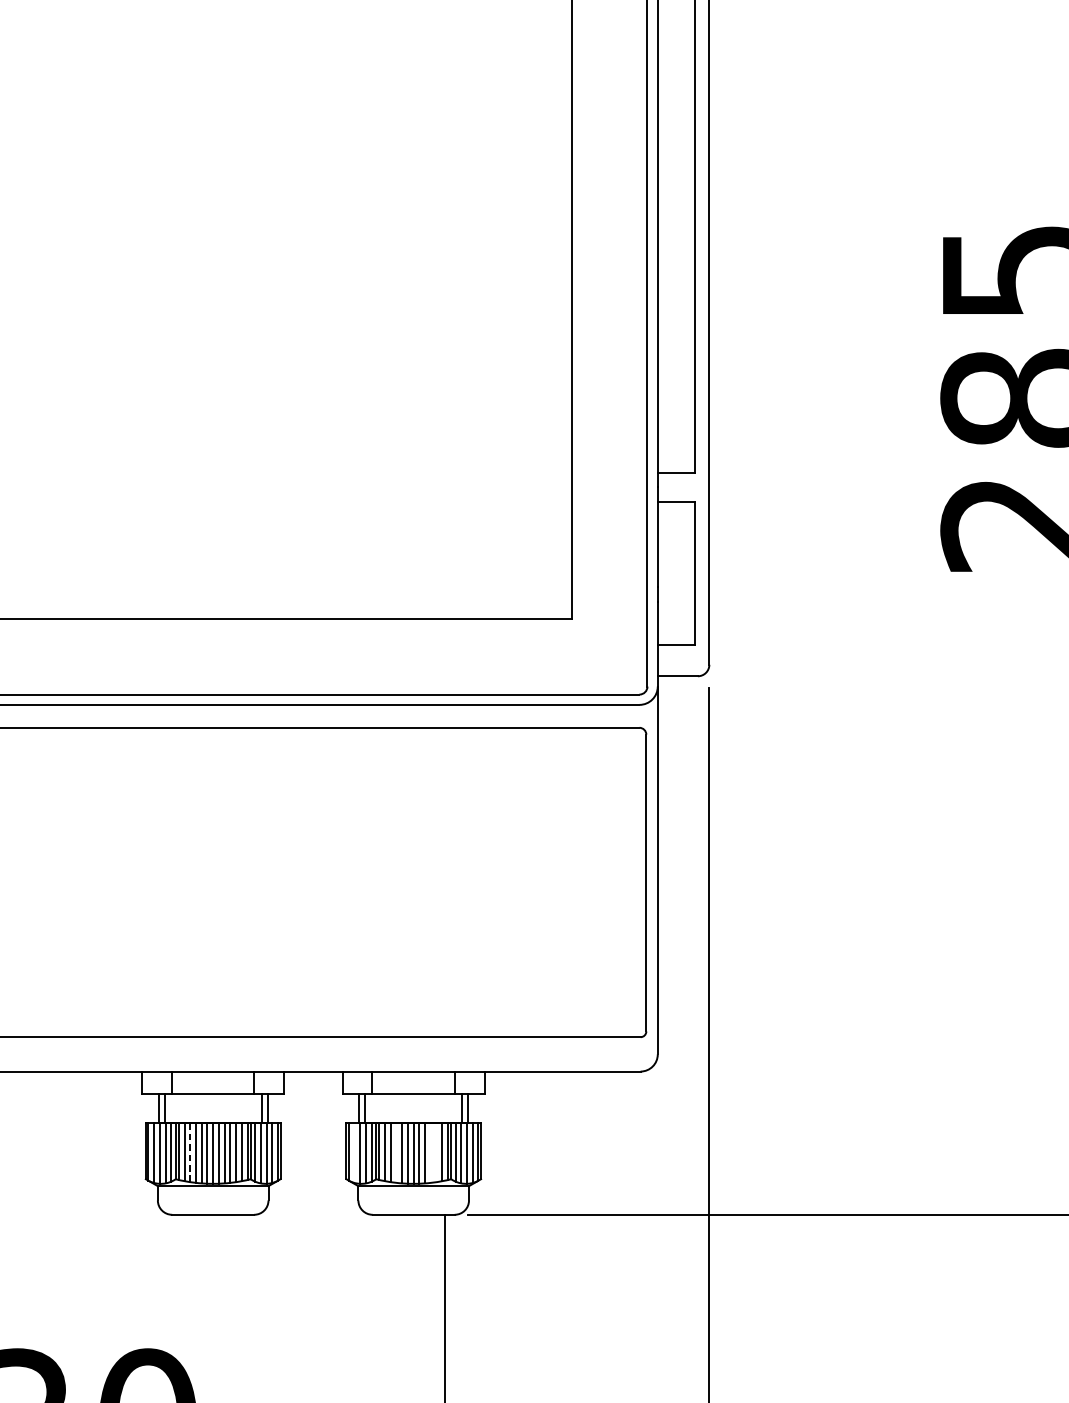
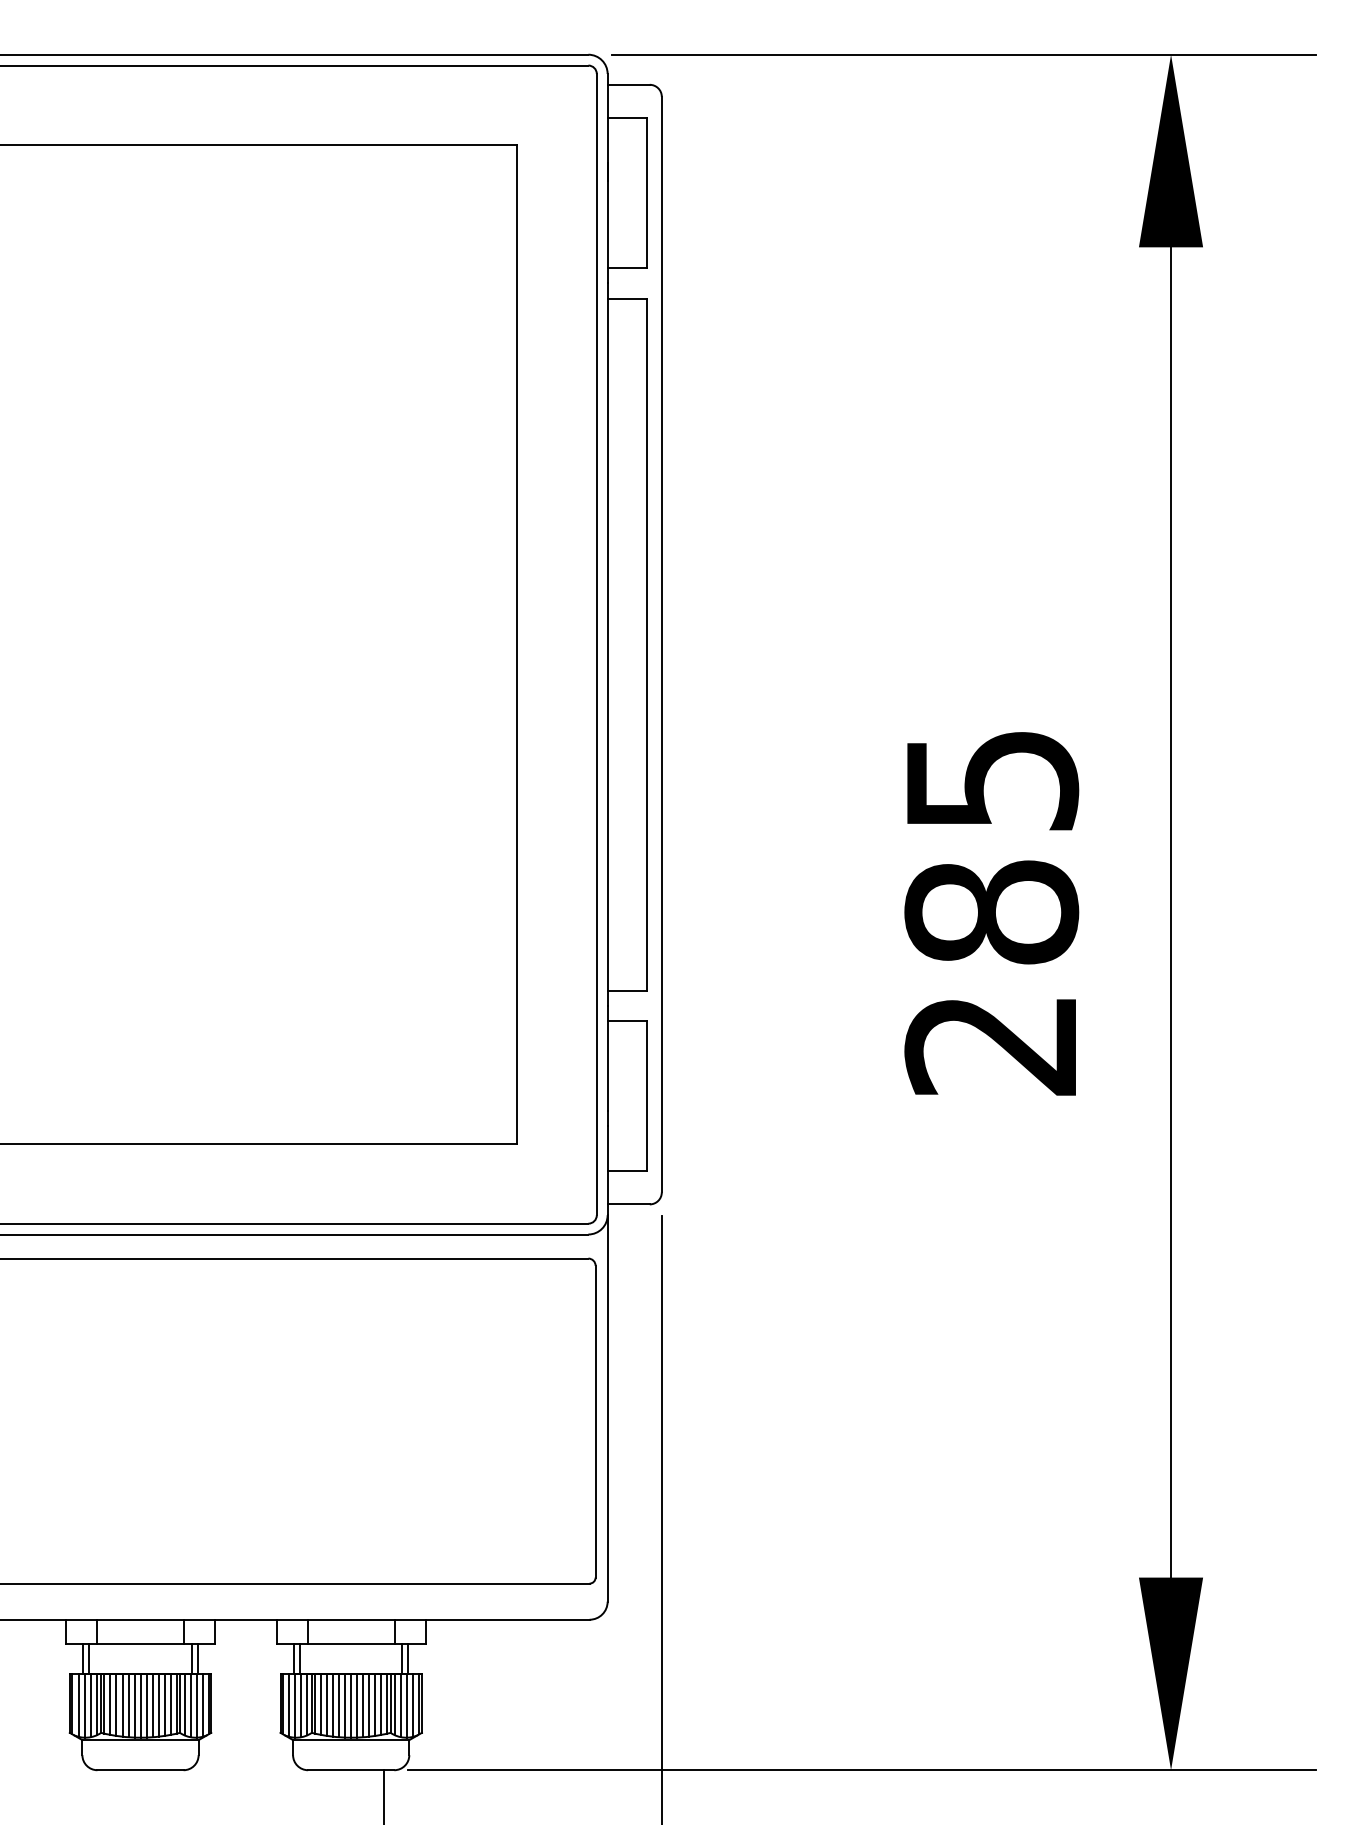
line: (190, 1152) -> (116, 1704), dashed -> solid
line: (354, 1152) -> (289, 1704), added
line: (396, 1152) -> (333, 1704), added
line: (431, 1152) -> (369, 1704), added
line: (436, 1152) -> (375, 1704), added

